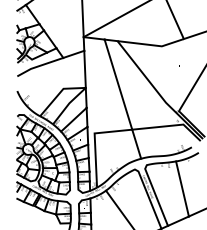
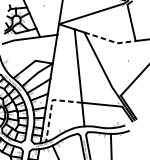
line: (152, 45) -> (110, 41), solid -> dashed
line: (94, 141) -> (51, 106), solid -> dashed

